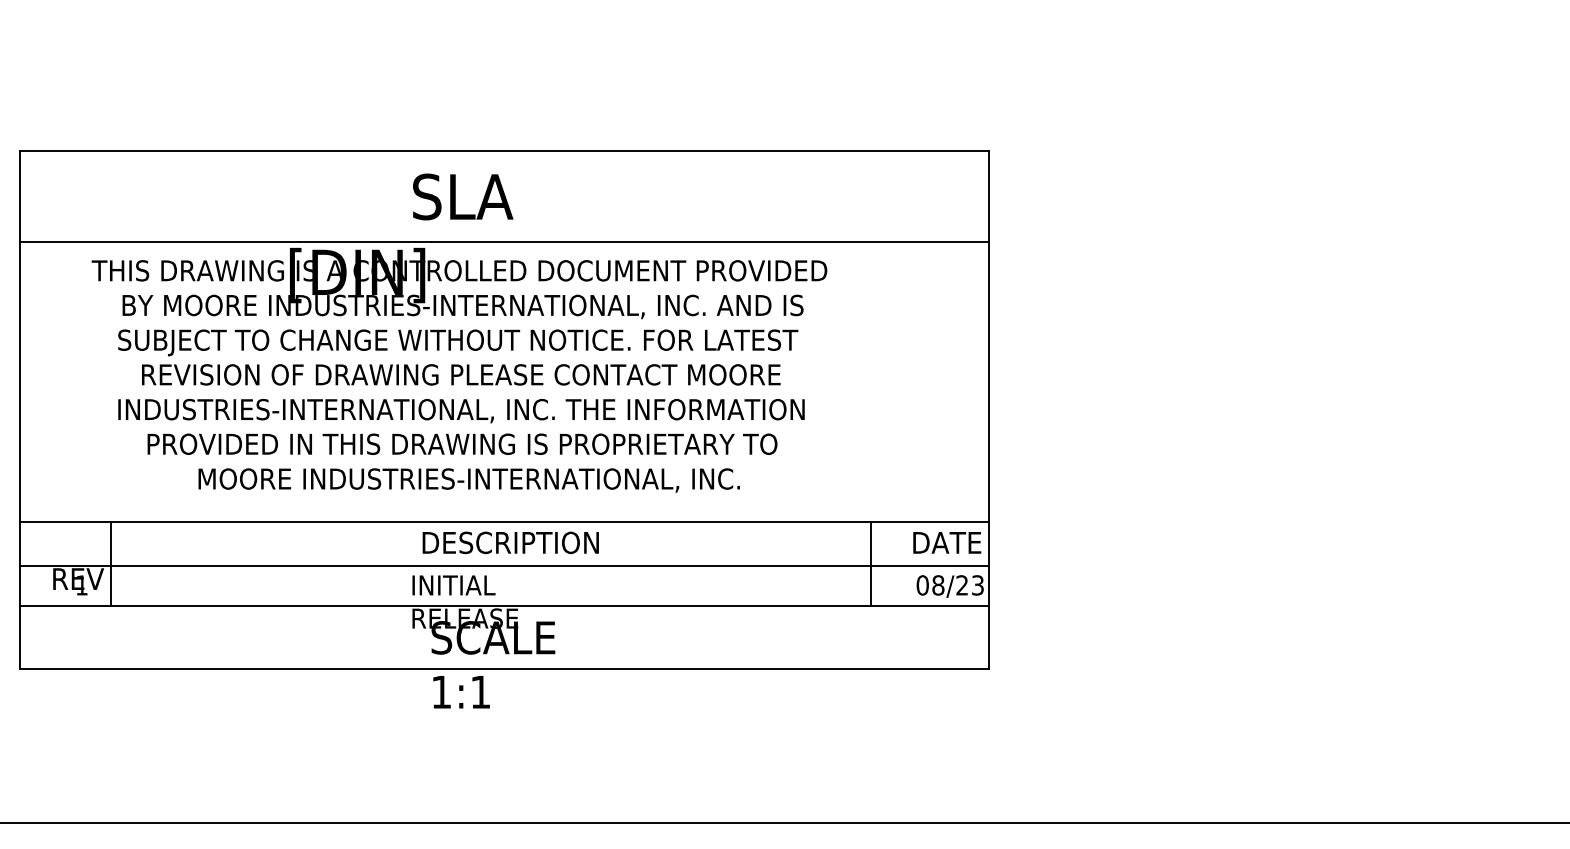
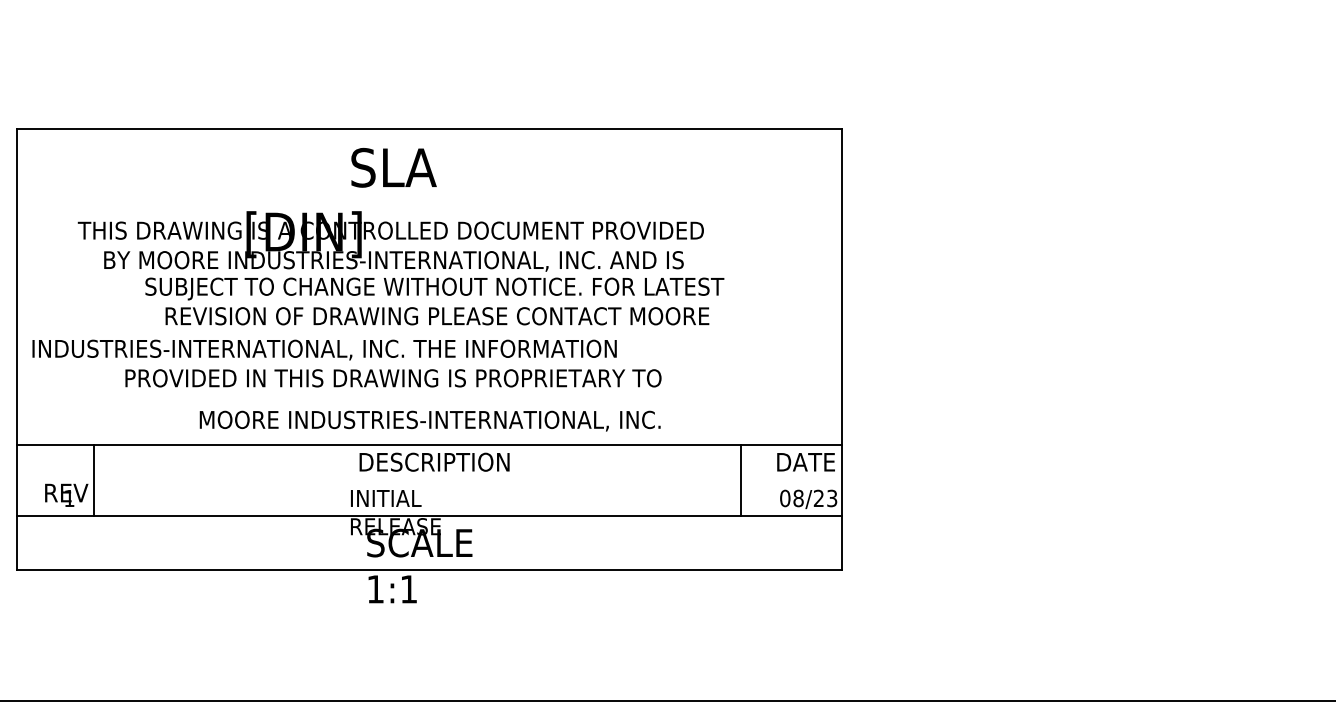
line: (503, 241) -> (428, 205), removed
text: (457, 357) -> (434, 301), moved
text: (461, 410) -> (324, 349), moved
text: (468, 479) -> (429, 420), moved
line: (503, 565) -> (428, 481), removed

